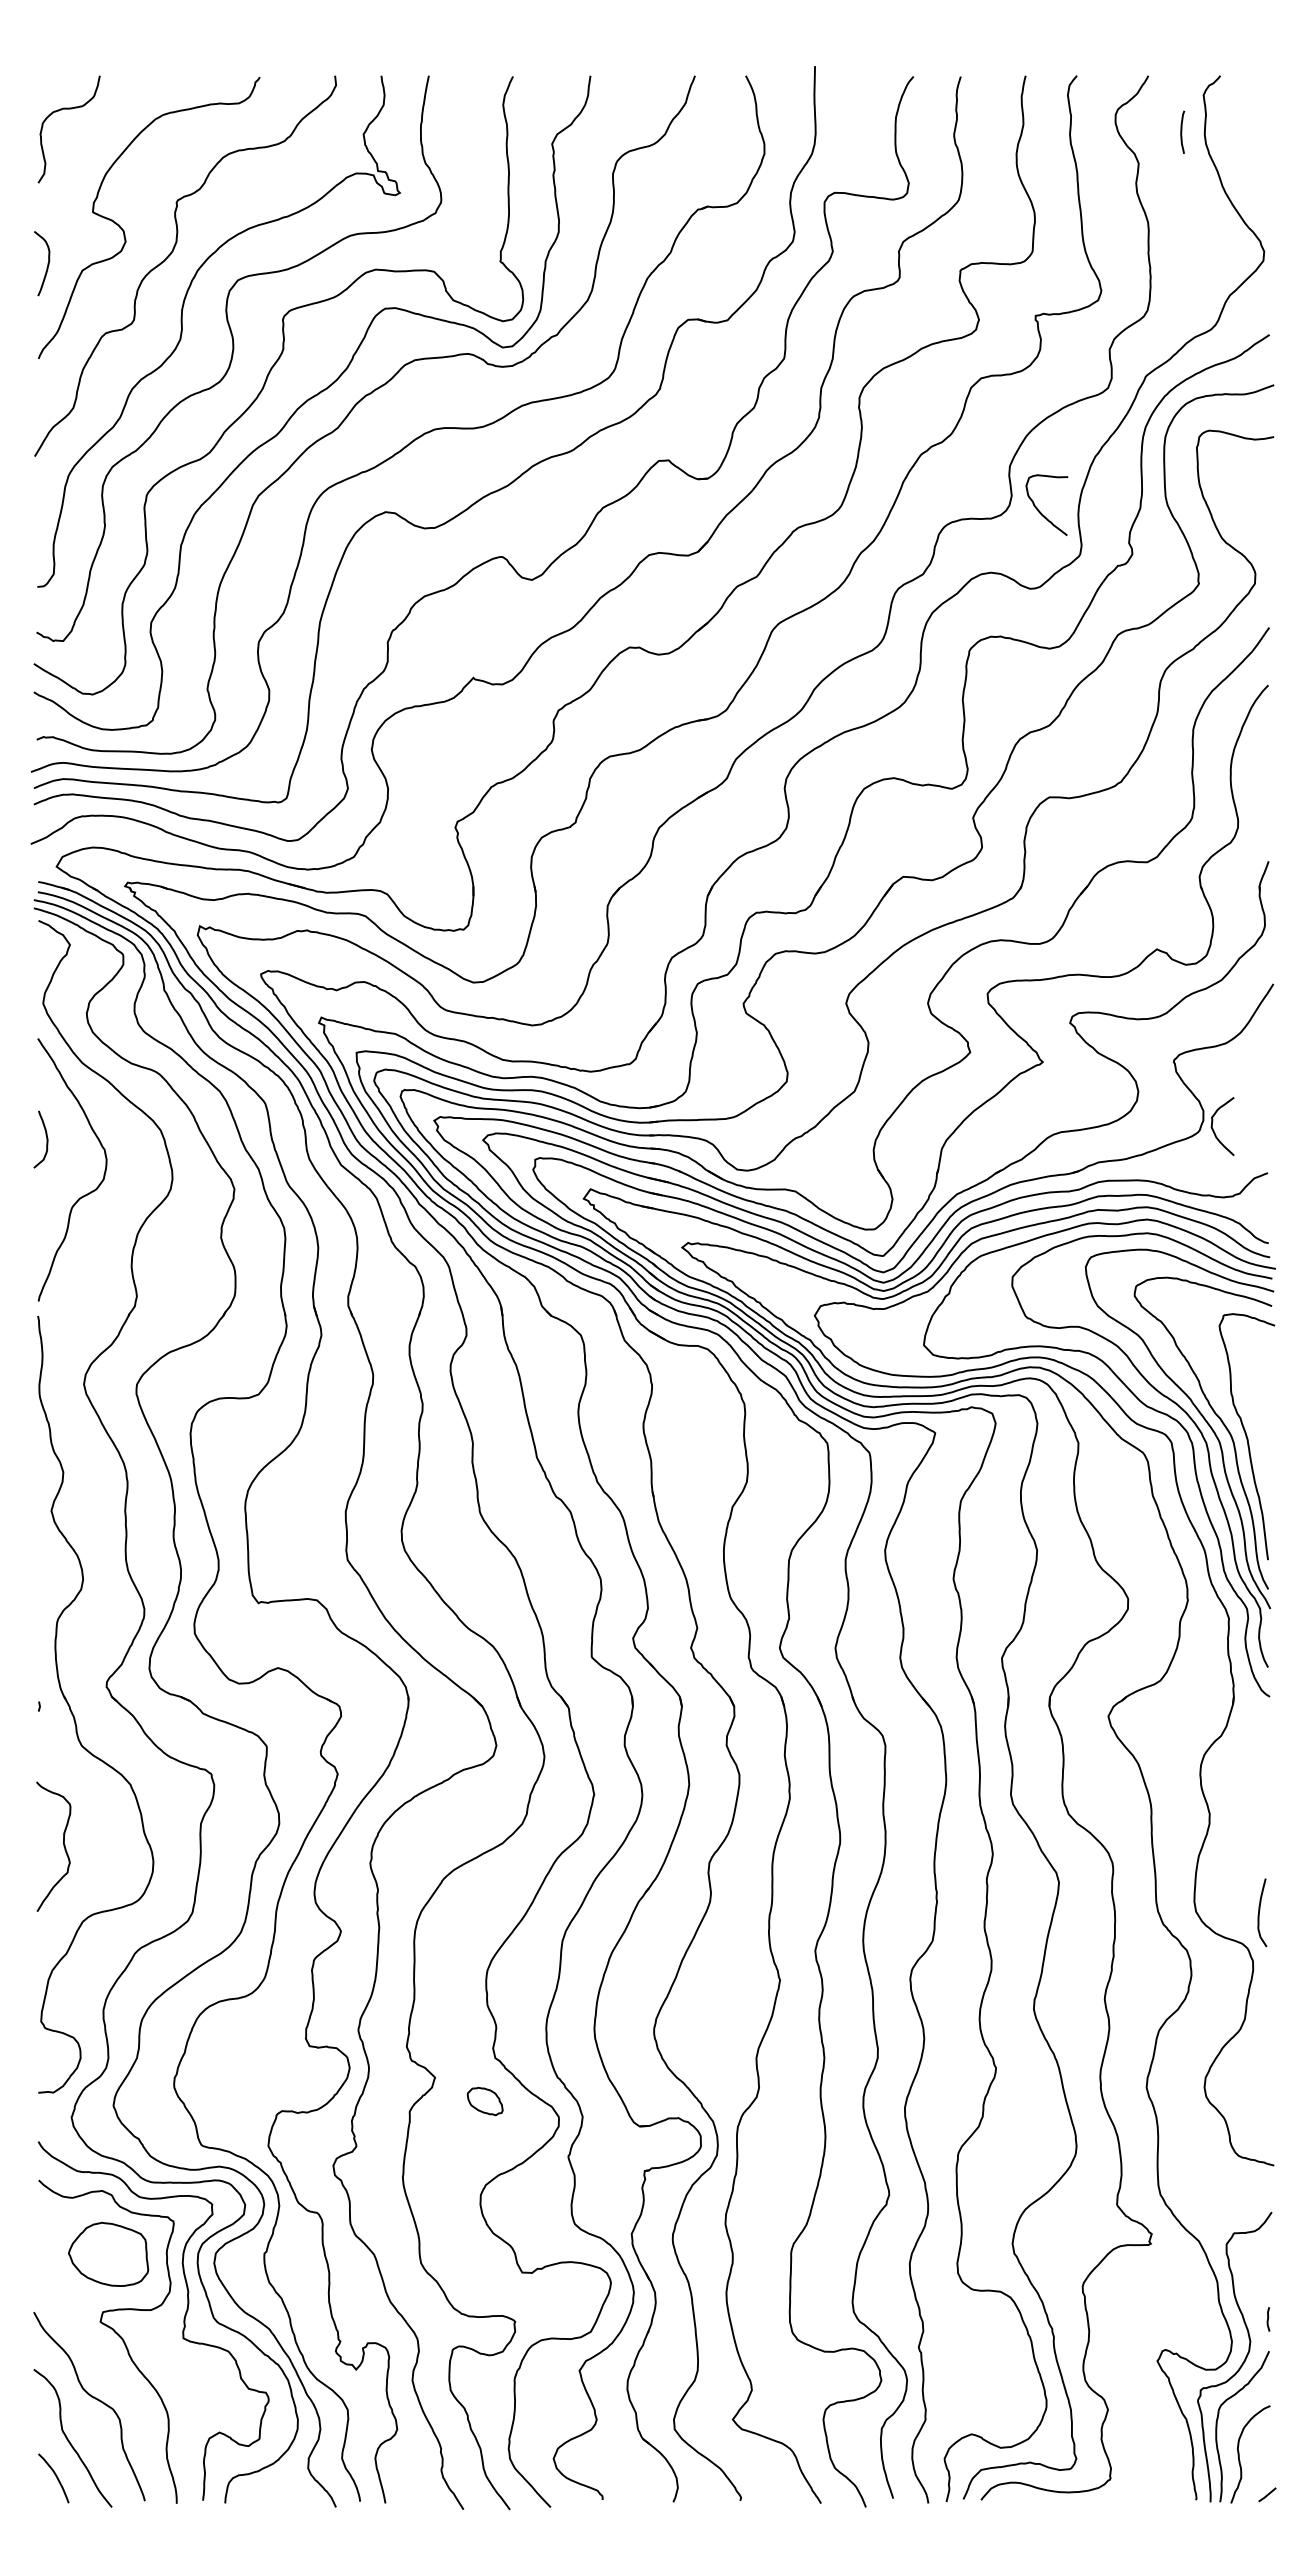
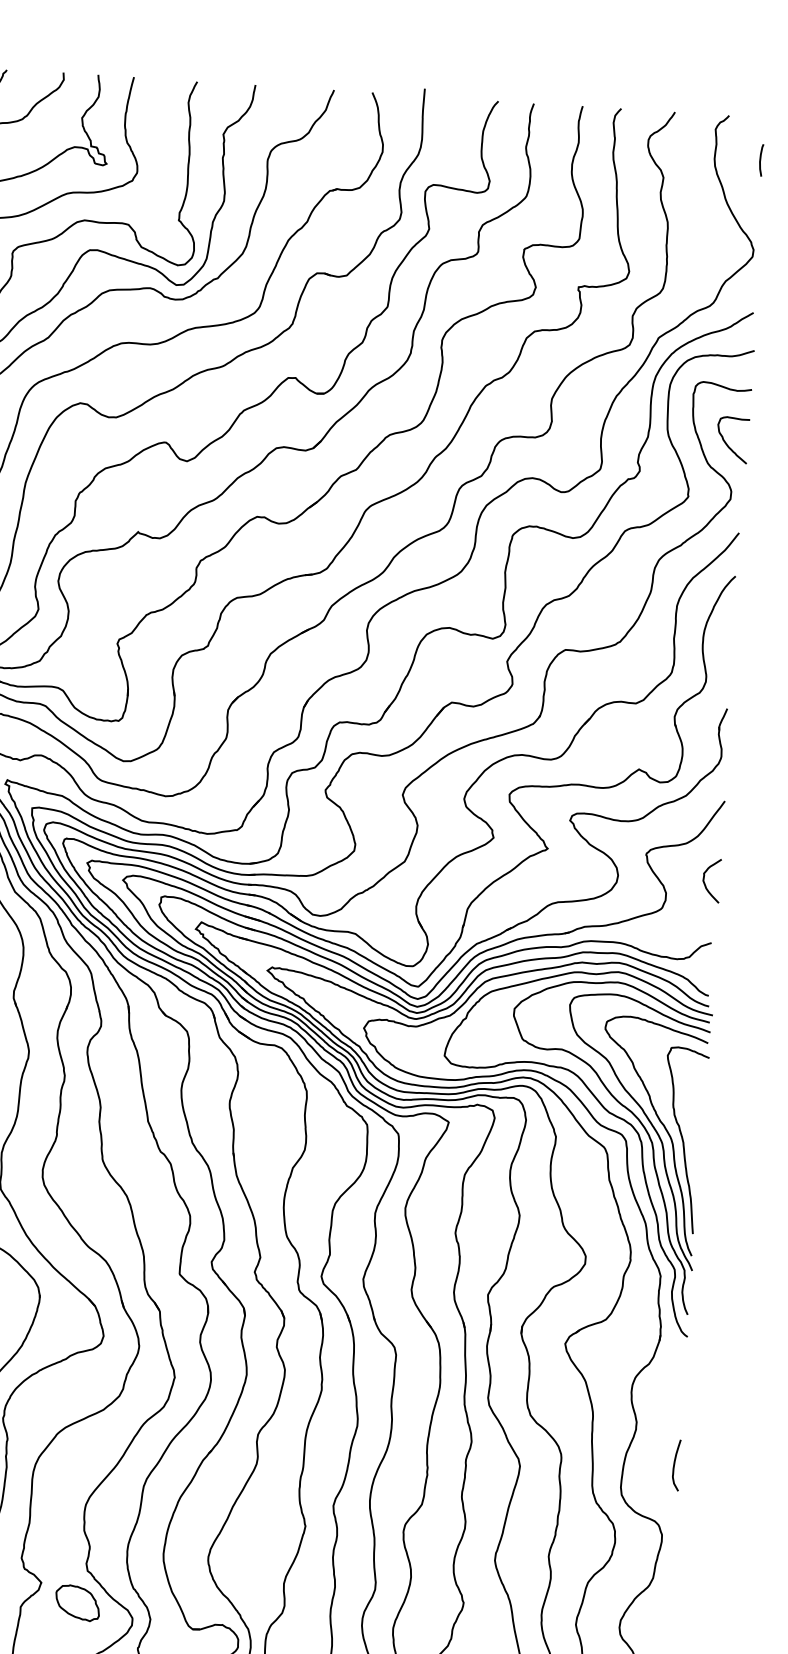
curve: (1182, 131) -> (761, 159), moved
curve: (1039, 510) -> (726, 443), moved
curve: (1214, 1130) -> (705, 883), moved
curve: (1260, 1910) -> (675, 1463), moved
part: (485, 2101) -> (78, 1603), size x1.67

